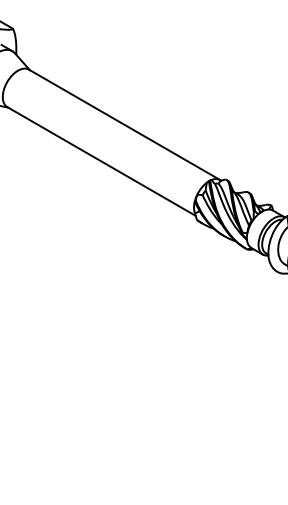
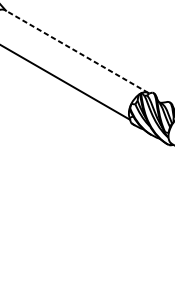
line: (124, 124) -> (76, 51), solid -> dashed

